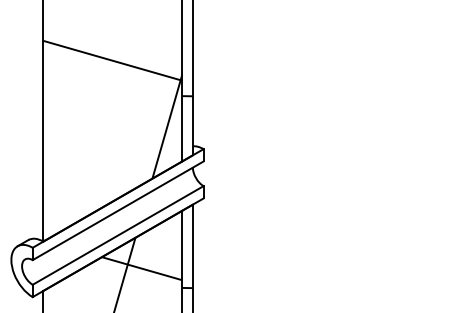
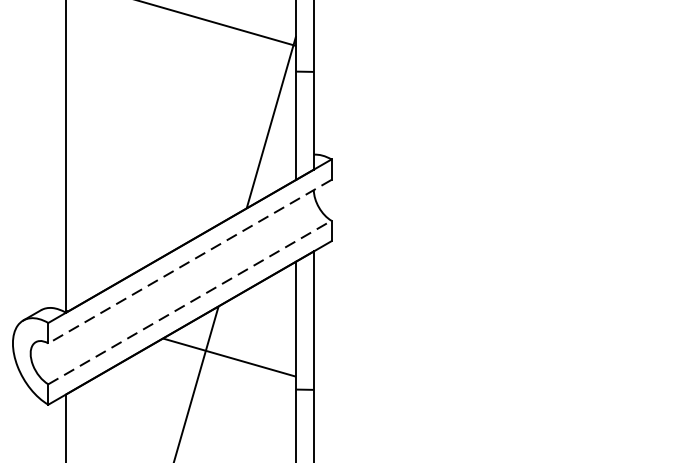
line: (118, 210) -> (190, 261), solid -> dashed
line: (118, 235) -> (190, 302), solid -> dashed

